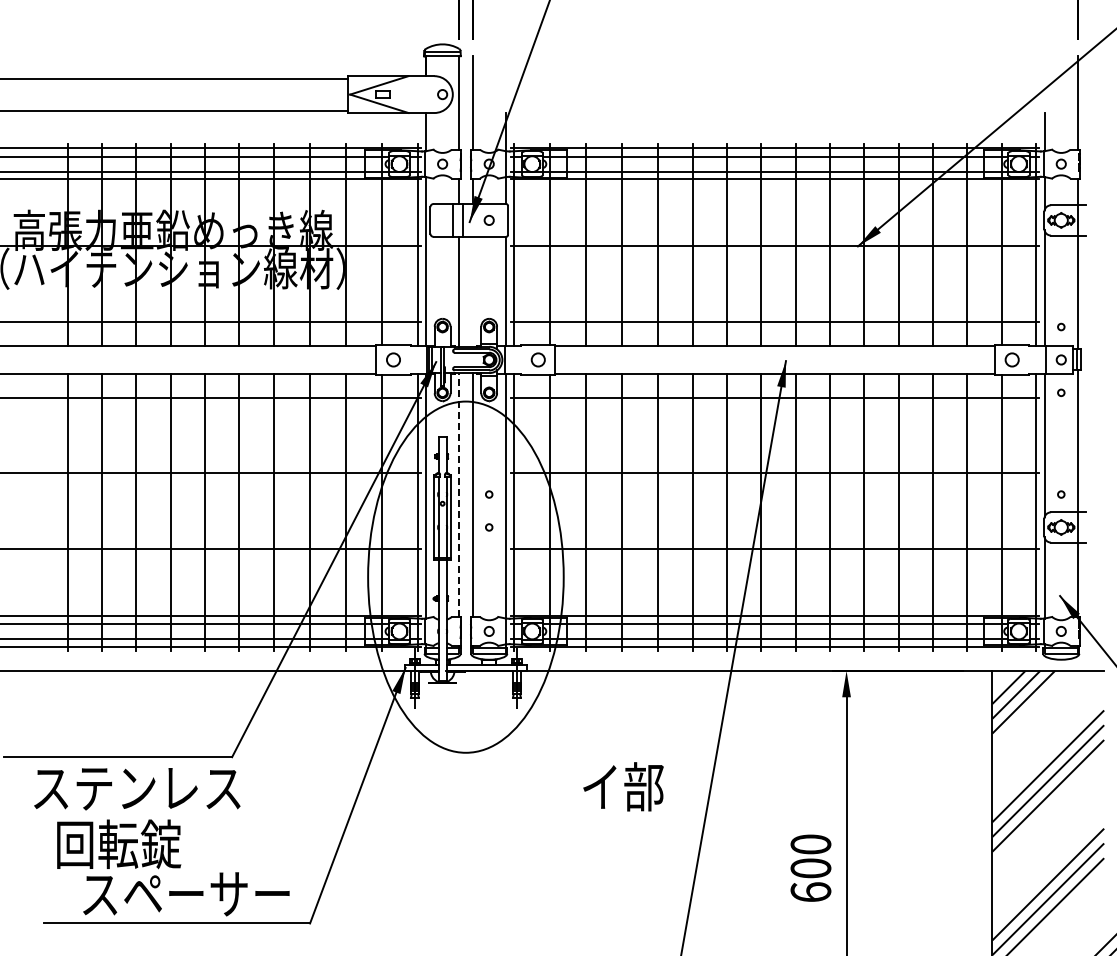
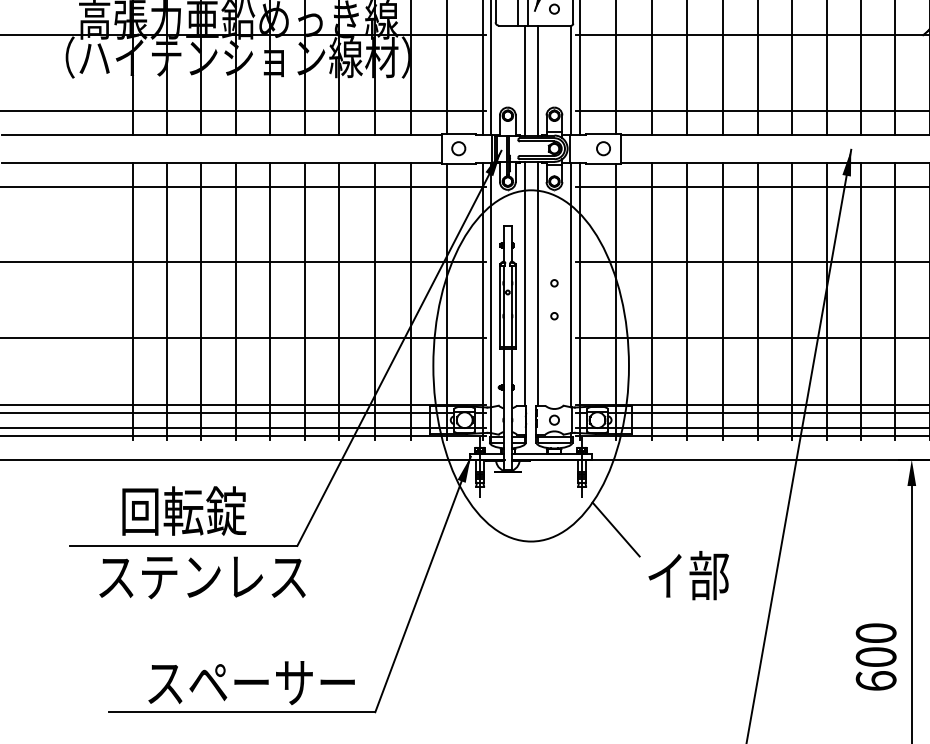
line: (472, 291) -> (537, 80), added
line: (459, 495) -> (524, 284), dashed -> solid
line: (550, 740) -> (615, 529), added
text: (119, 844) -> (184, 511), moved

